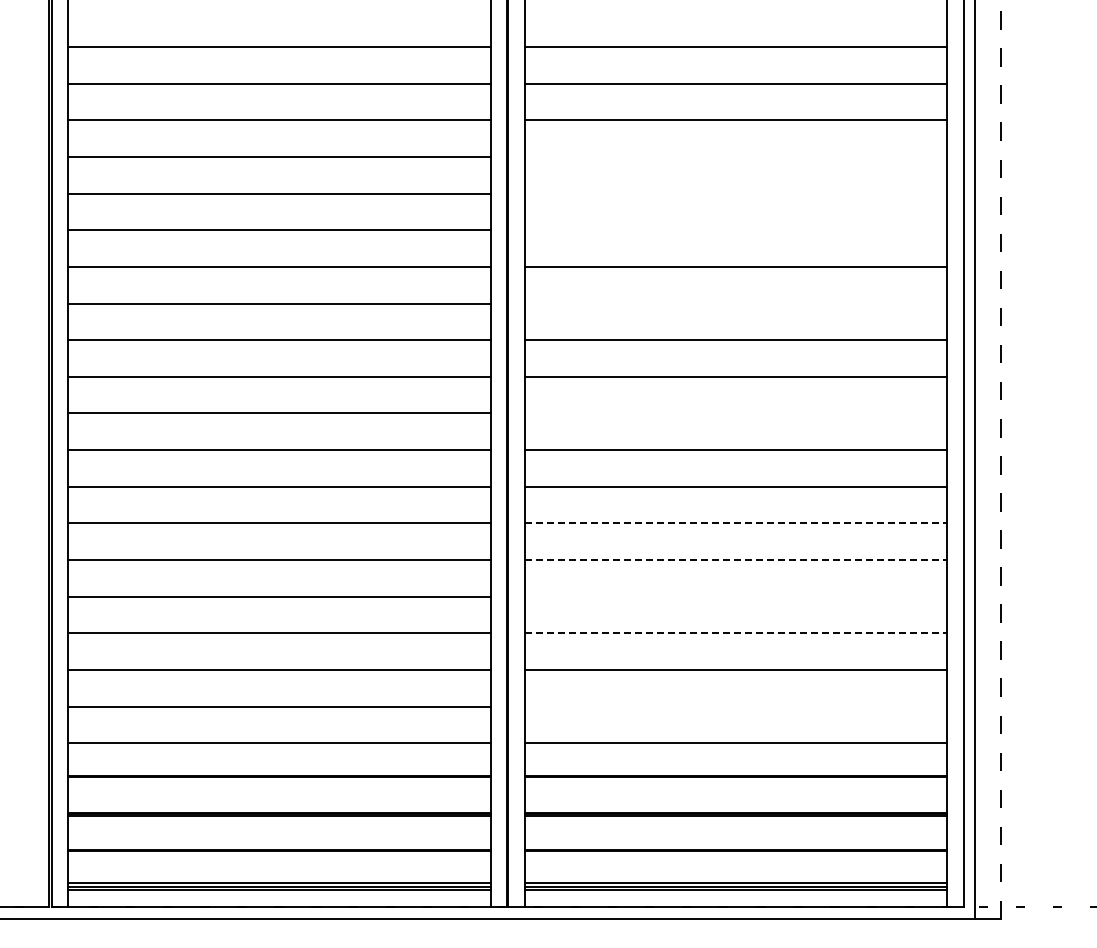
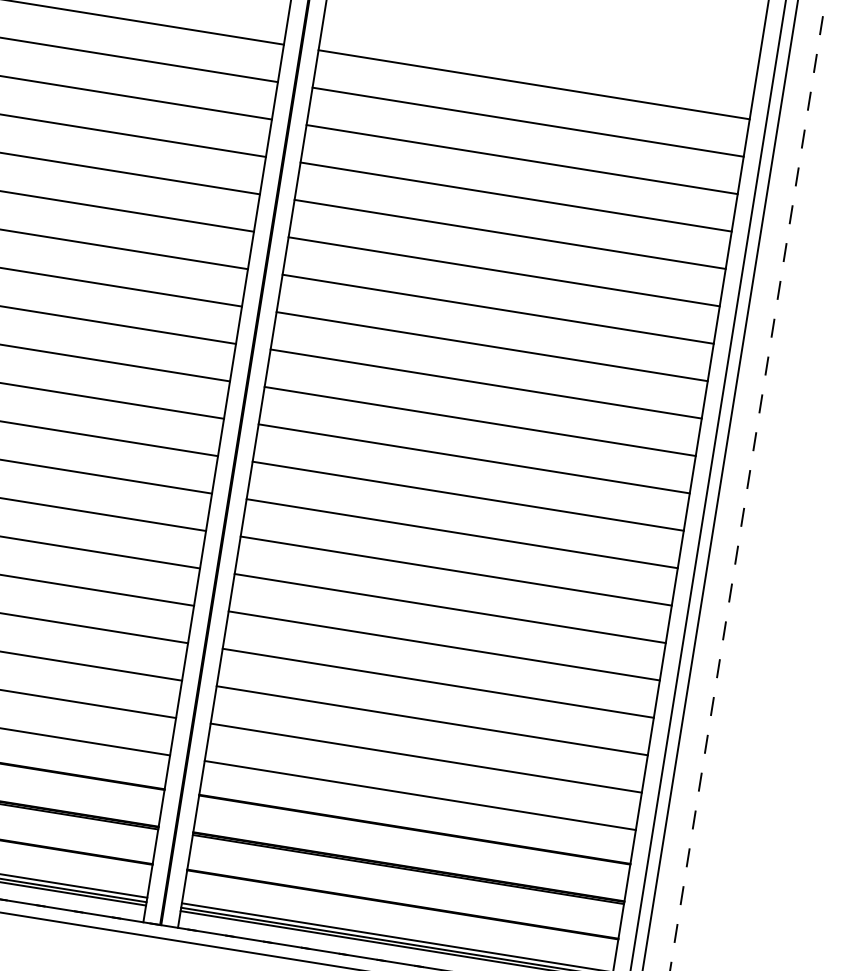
line: (735, 156) -> (515, 196), added
line: (735, 193) -> (509, 234), added
line: (735, 230) -> (503, 272), added
line: (735, 303) -> (491, 346), added
line: (735, 413) -> (473, 458), added
line: (736, 523) -> (456, 571), dashed -> solid
line: (736, 560) -> (450, 609), dashed -> solid
line: (735, 596) -> (443, 645), added
line: (736, 633) -> (438, 683), dashed -> solid
line: (735, 706) -> (425, 757), added

